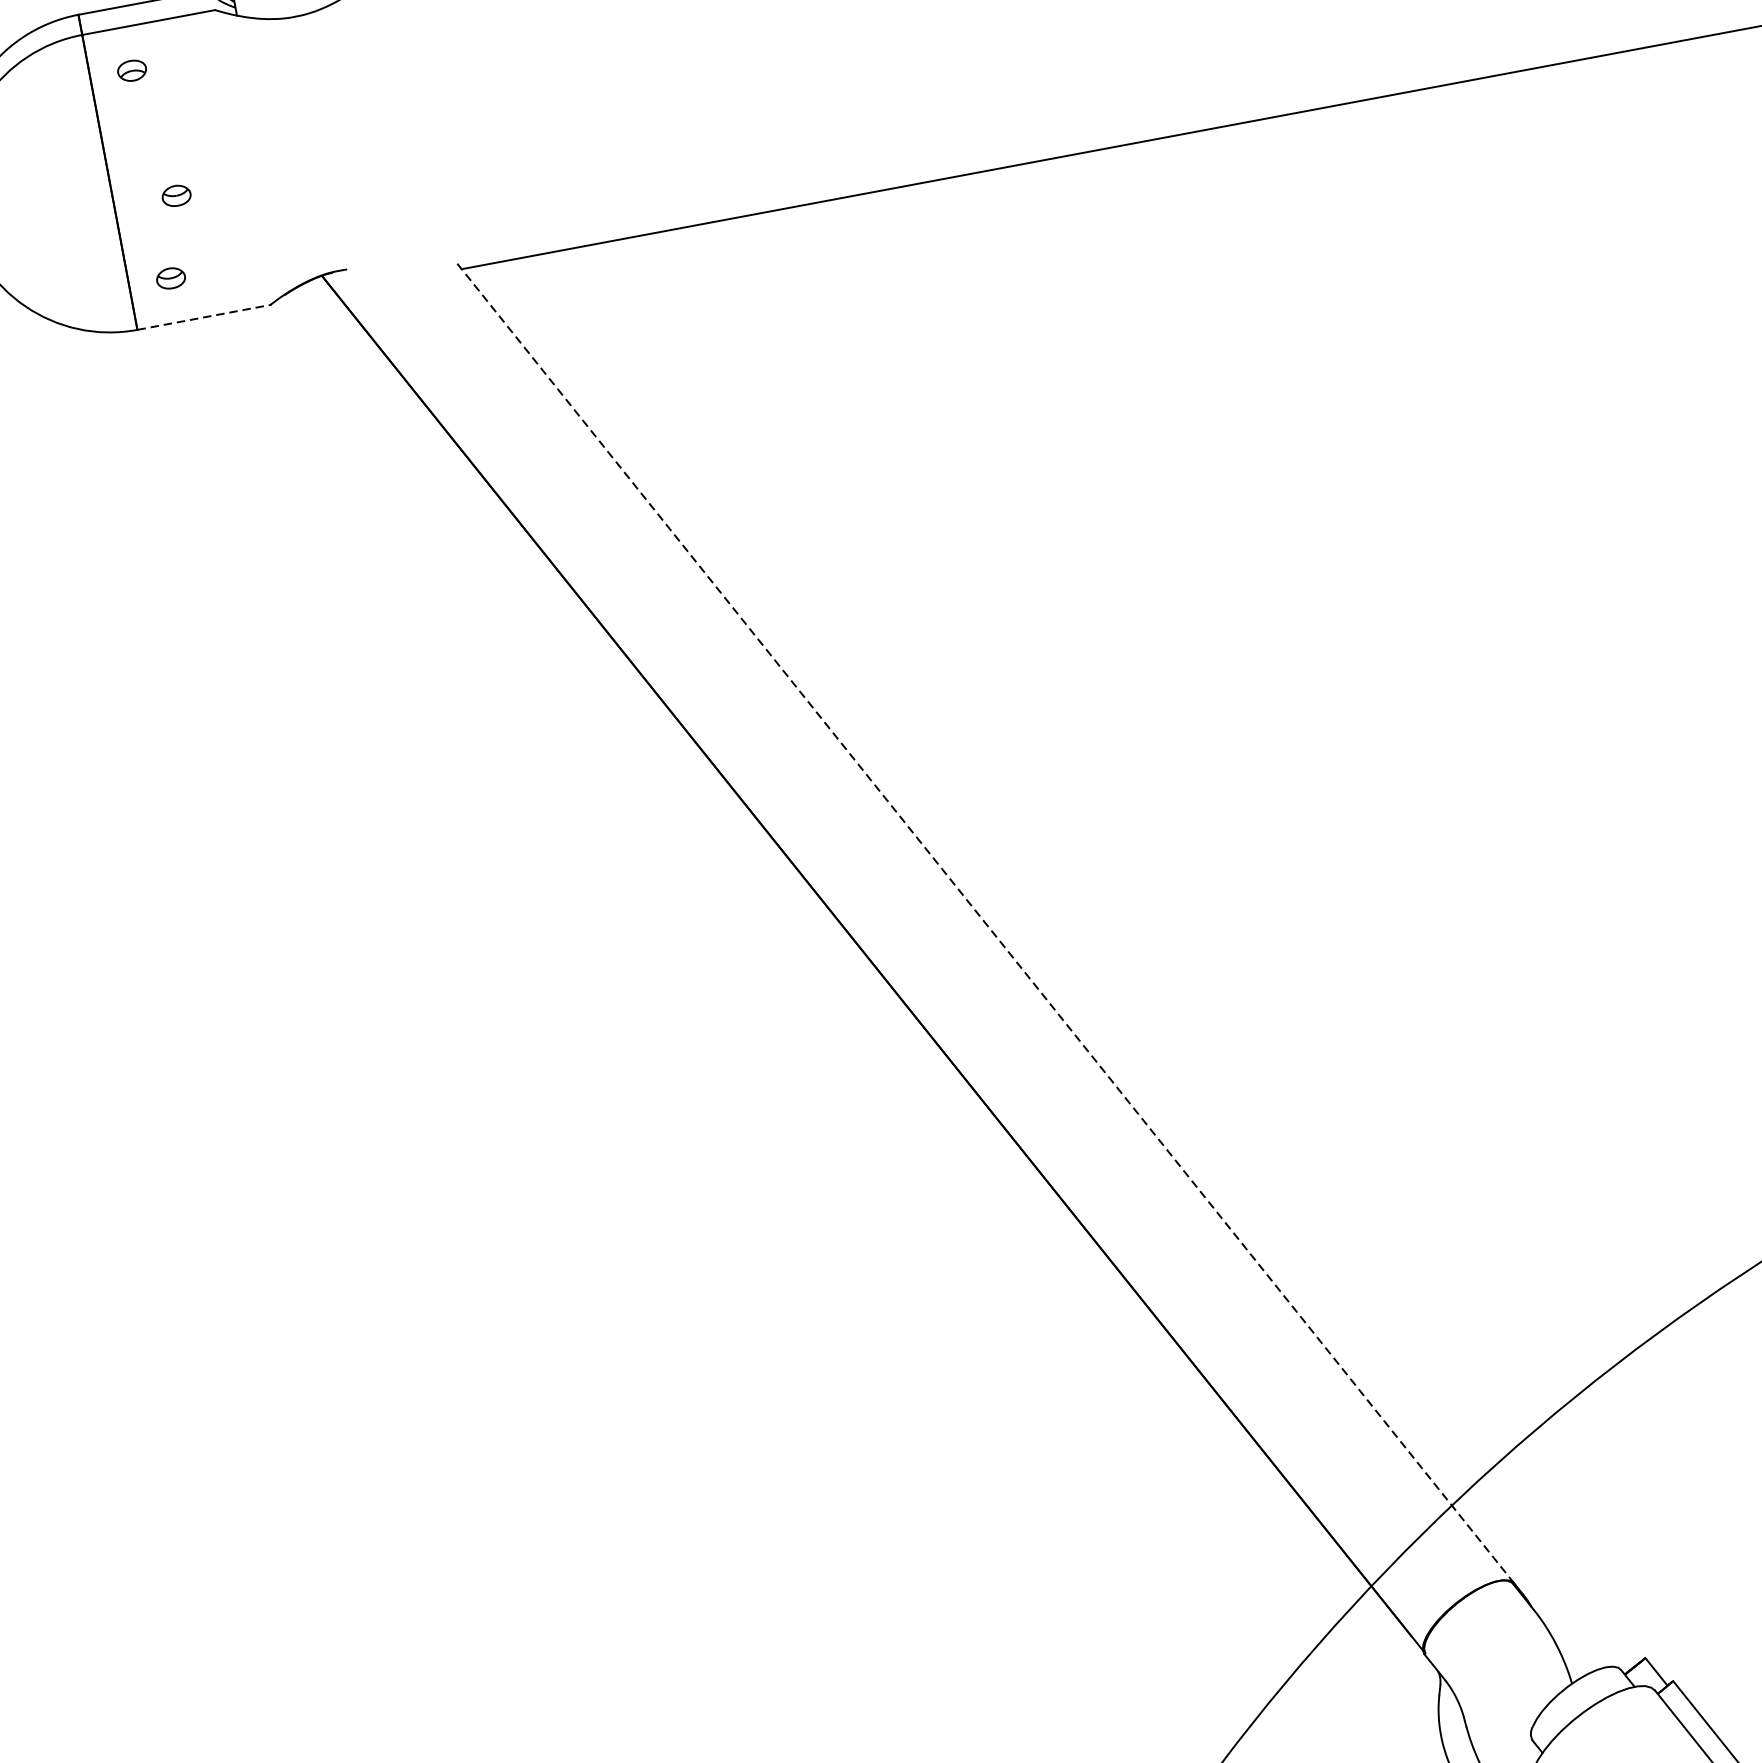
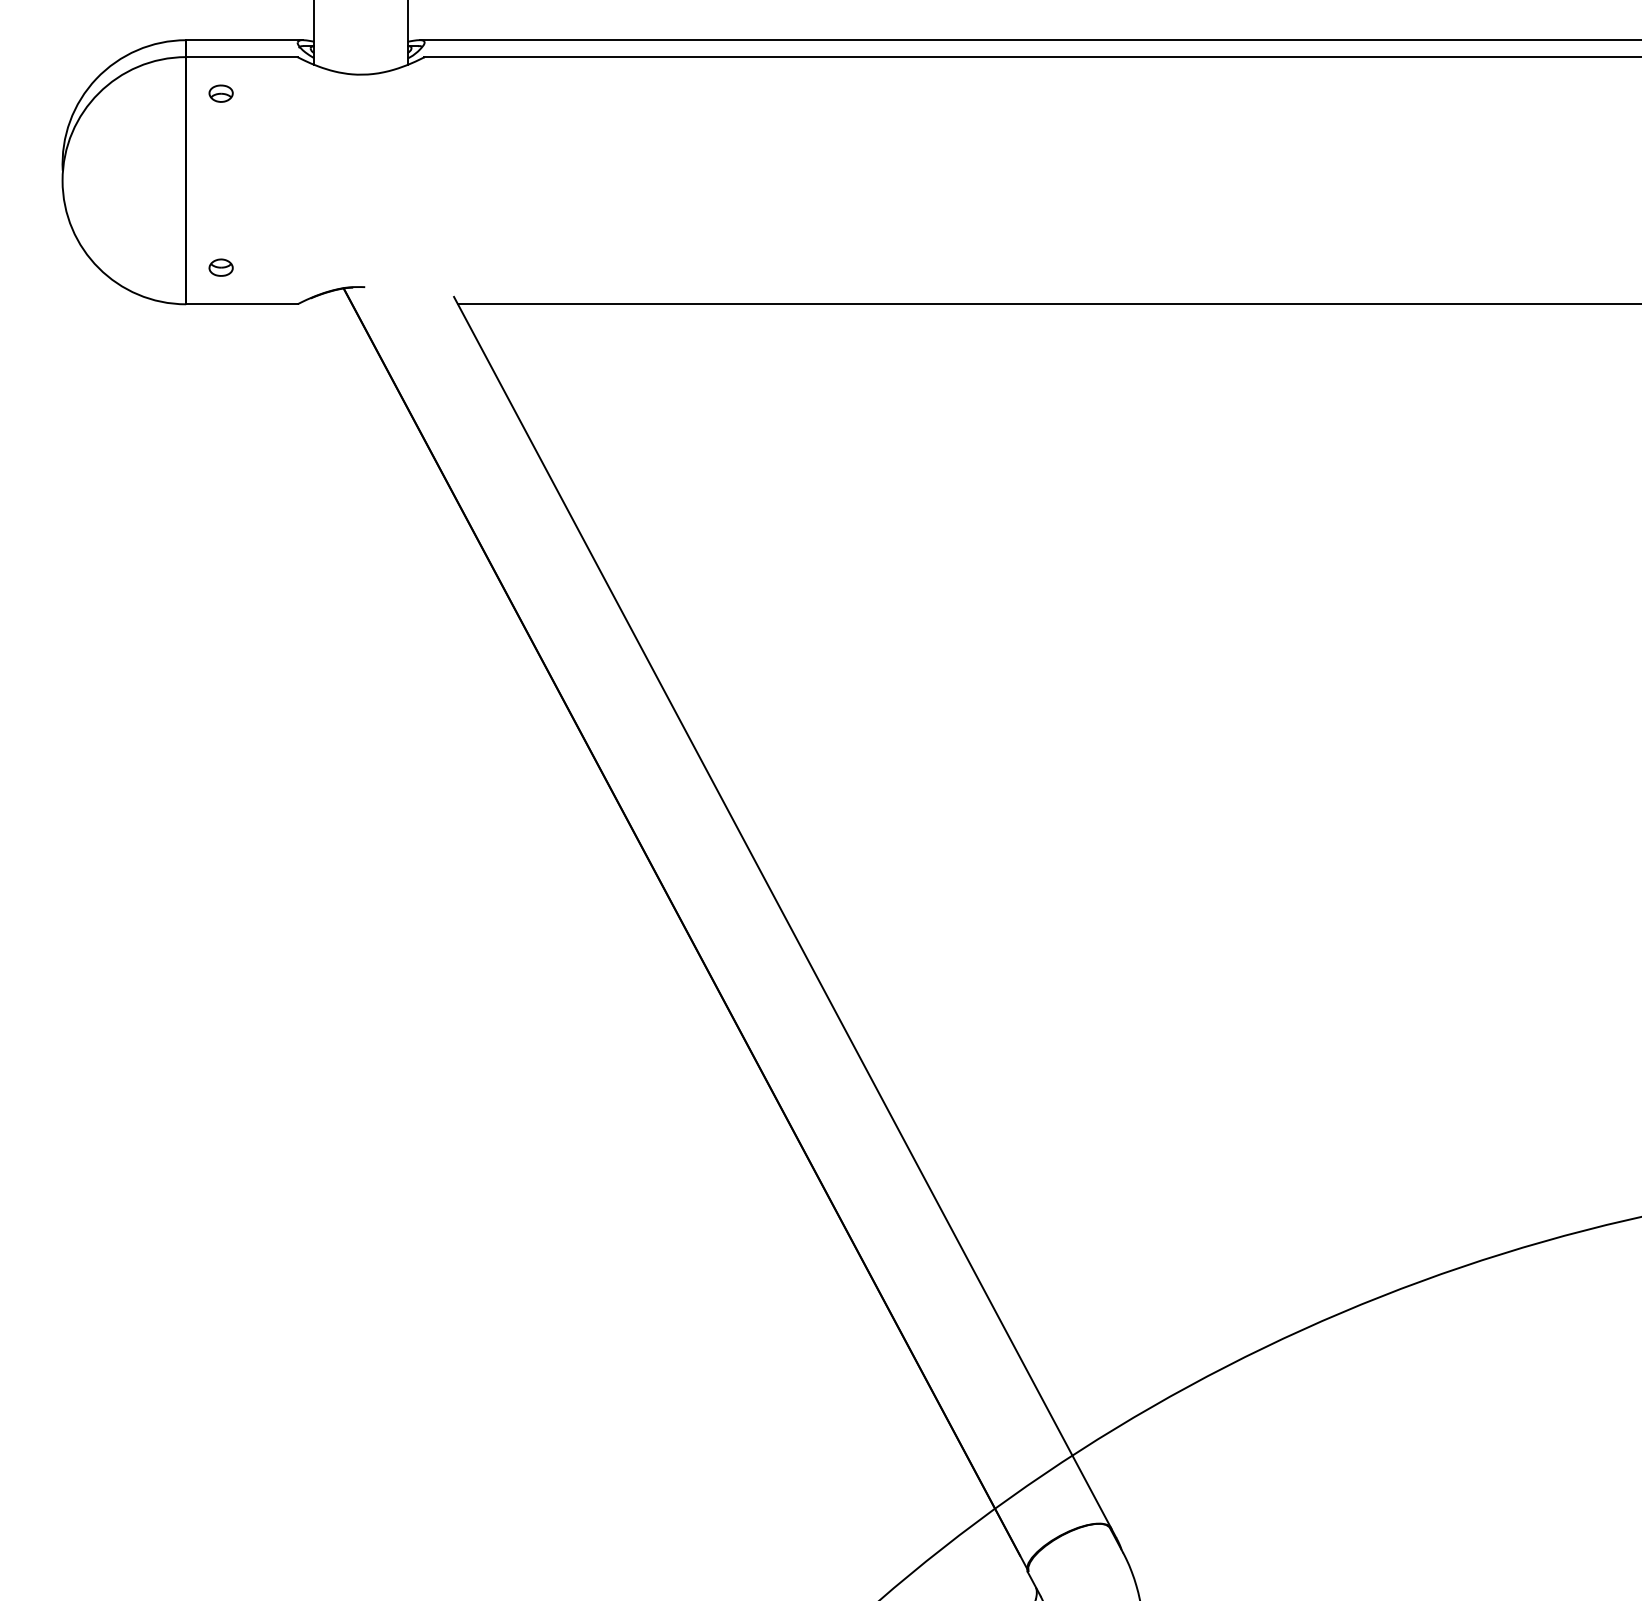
part: (175, 195) -> (237, 201), removed
line: (204, 317) -> (242, 304), dashed -> solid
line: (984, 922) -> (782, 912), dashed -> solid

